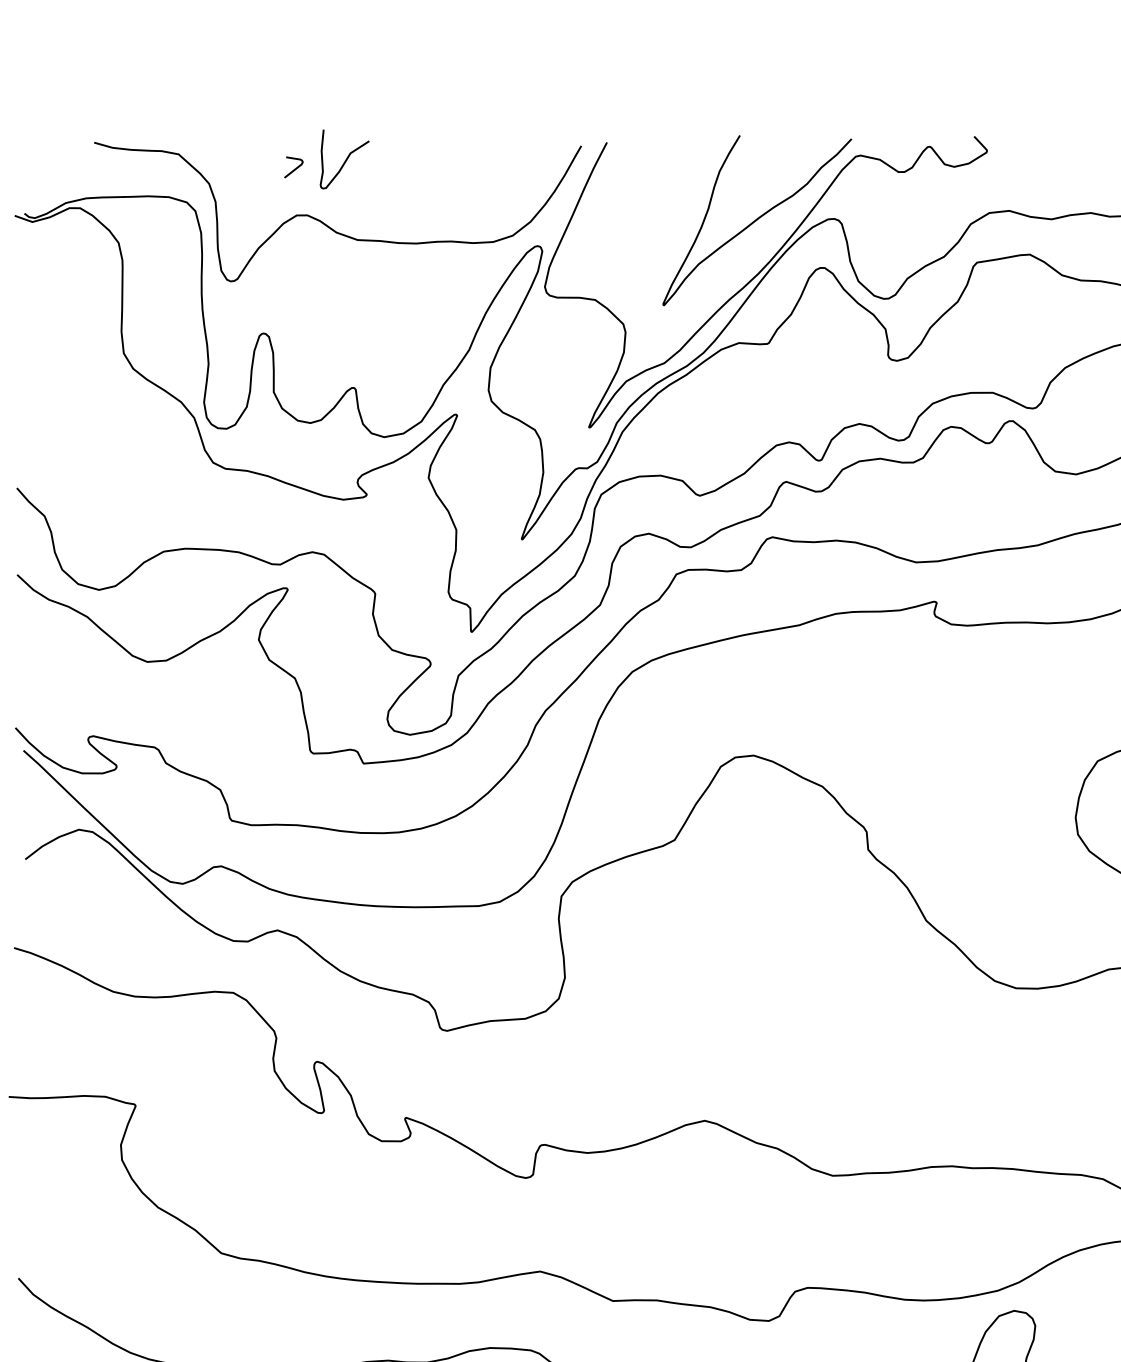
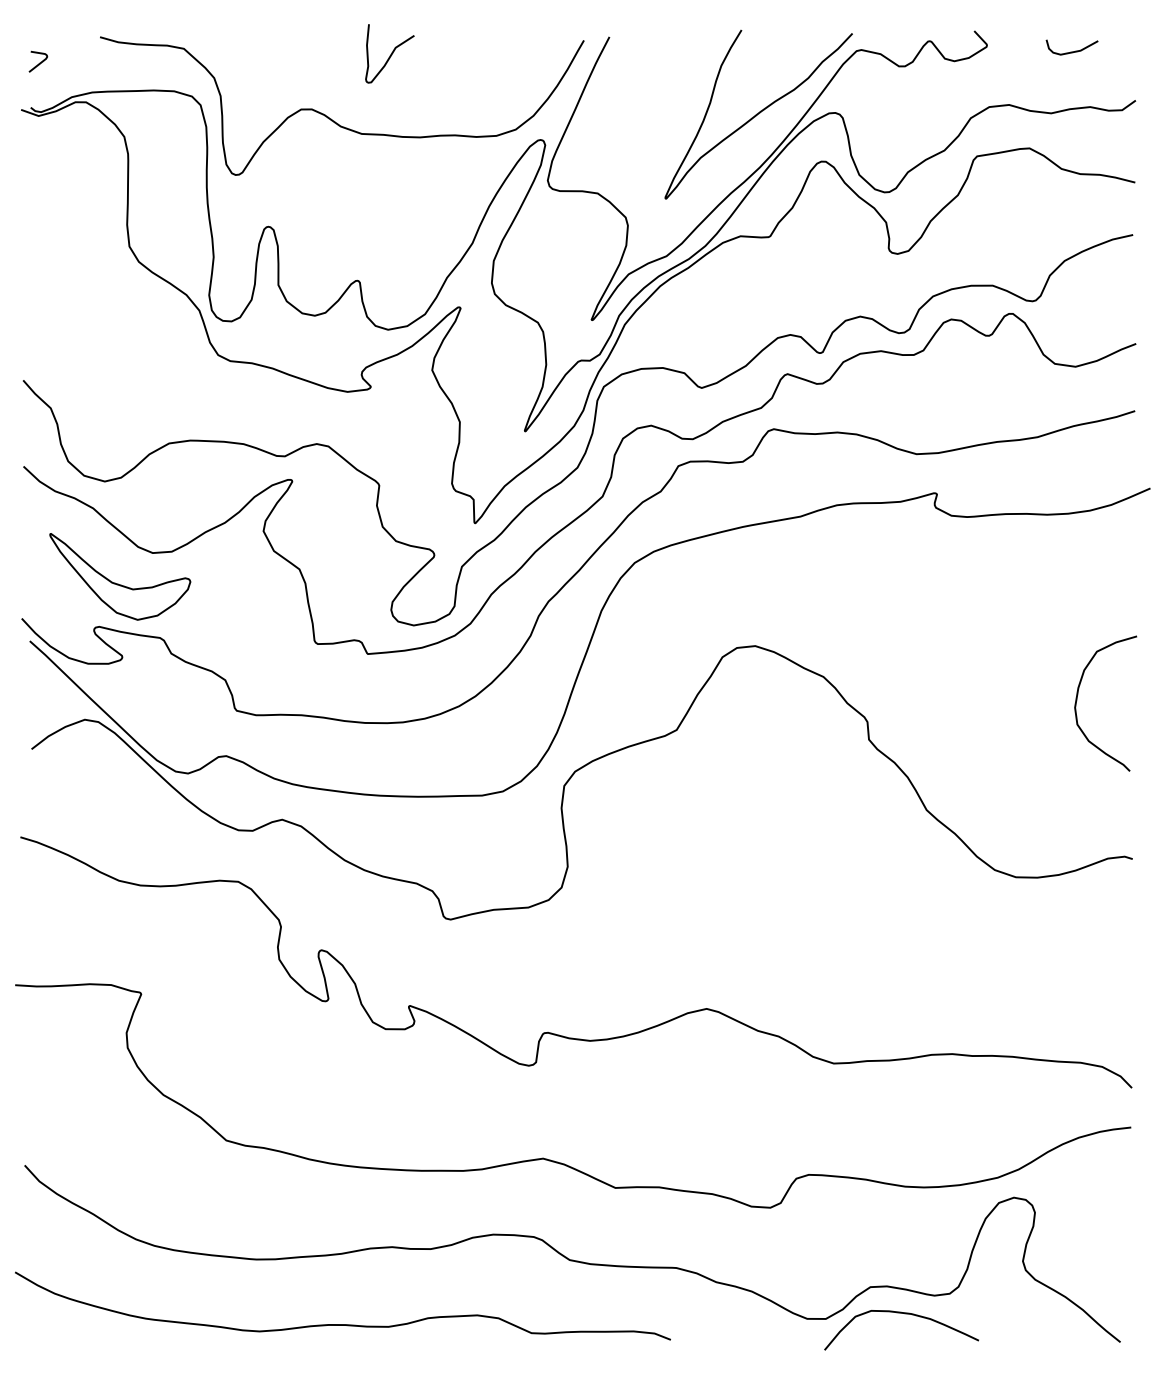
curve: (1072, 157) -> (1071, 51), added
curve: (345, 160) -> (390, 54), moved
curve: (294, 168) -> (39, 62), moved
part: (112, 692) -> (118, 583), added

